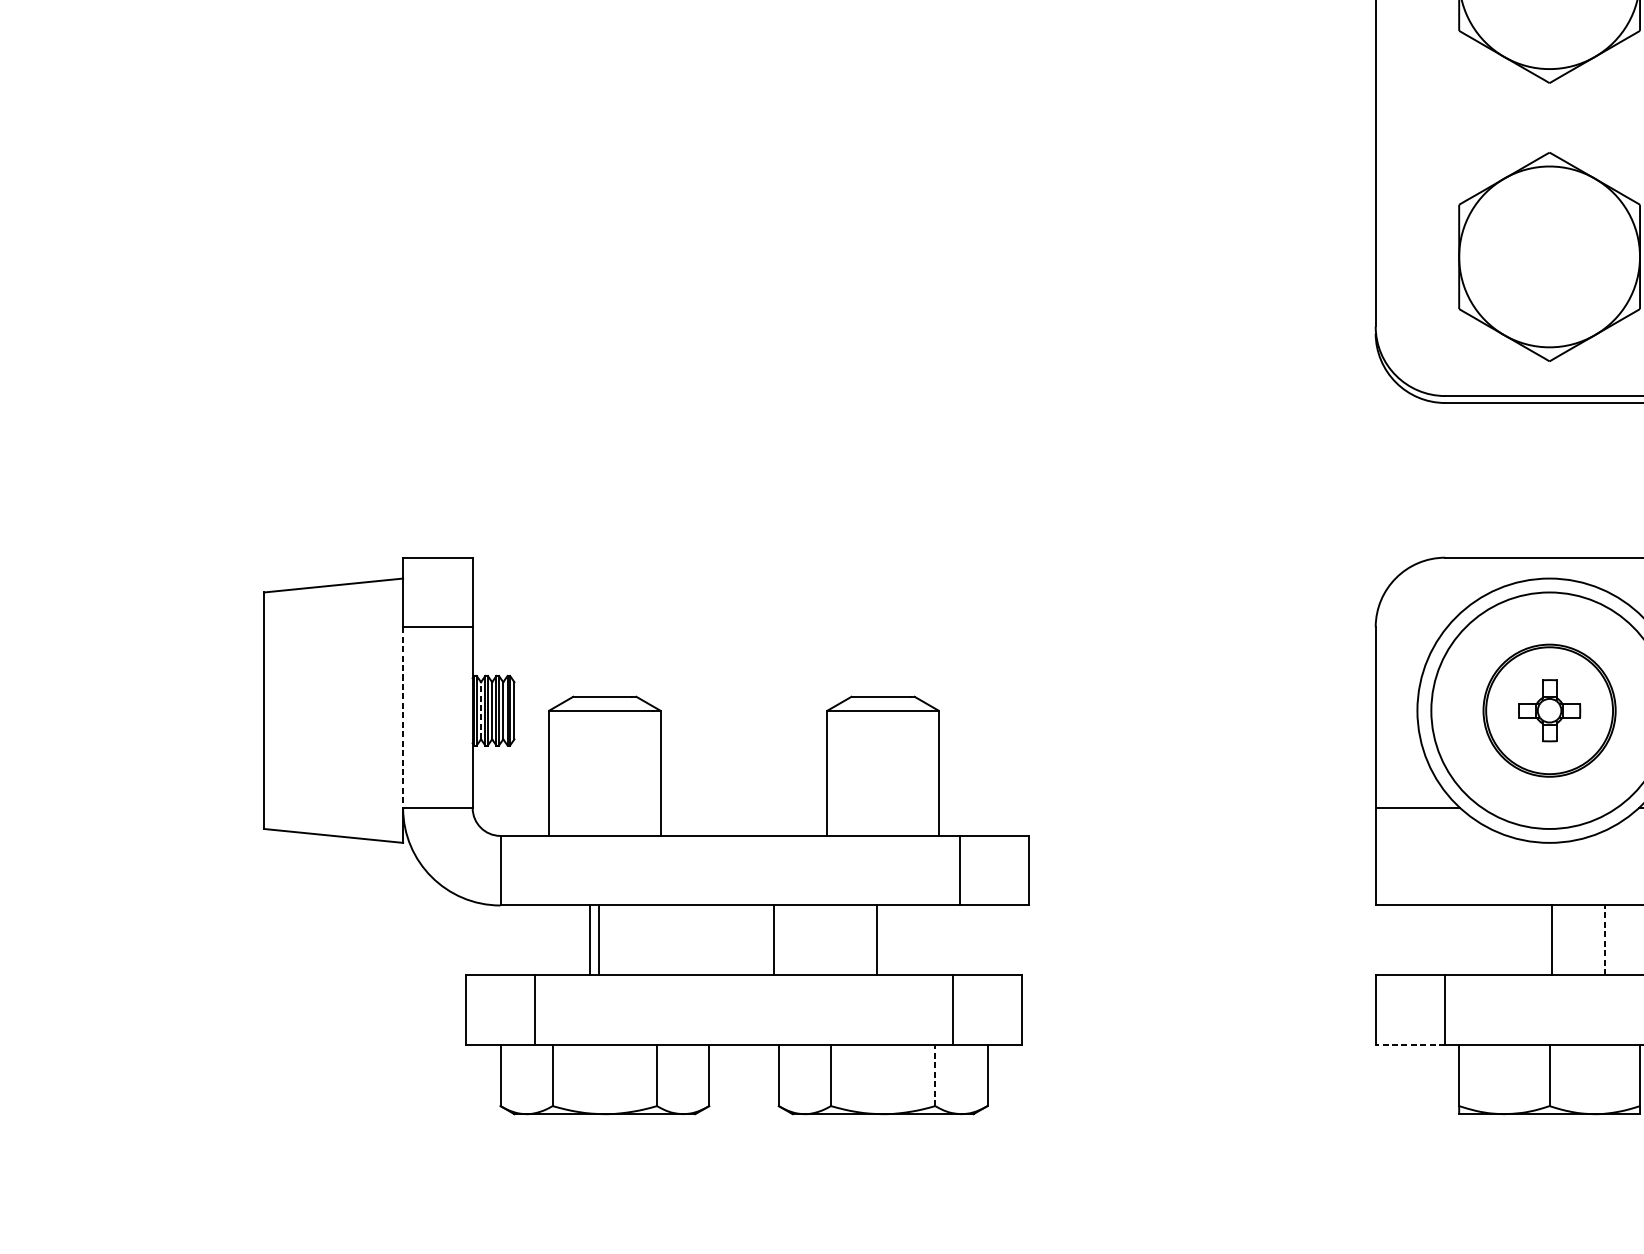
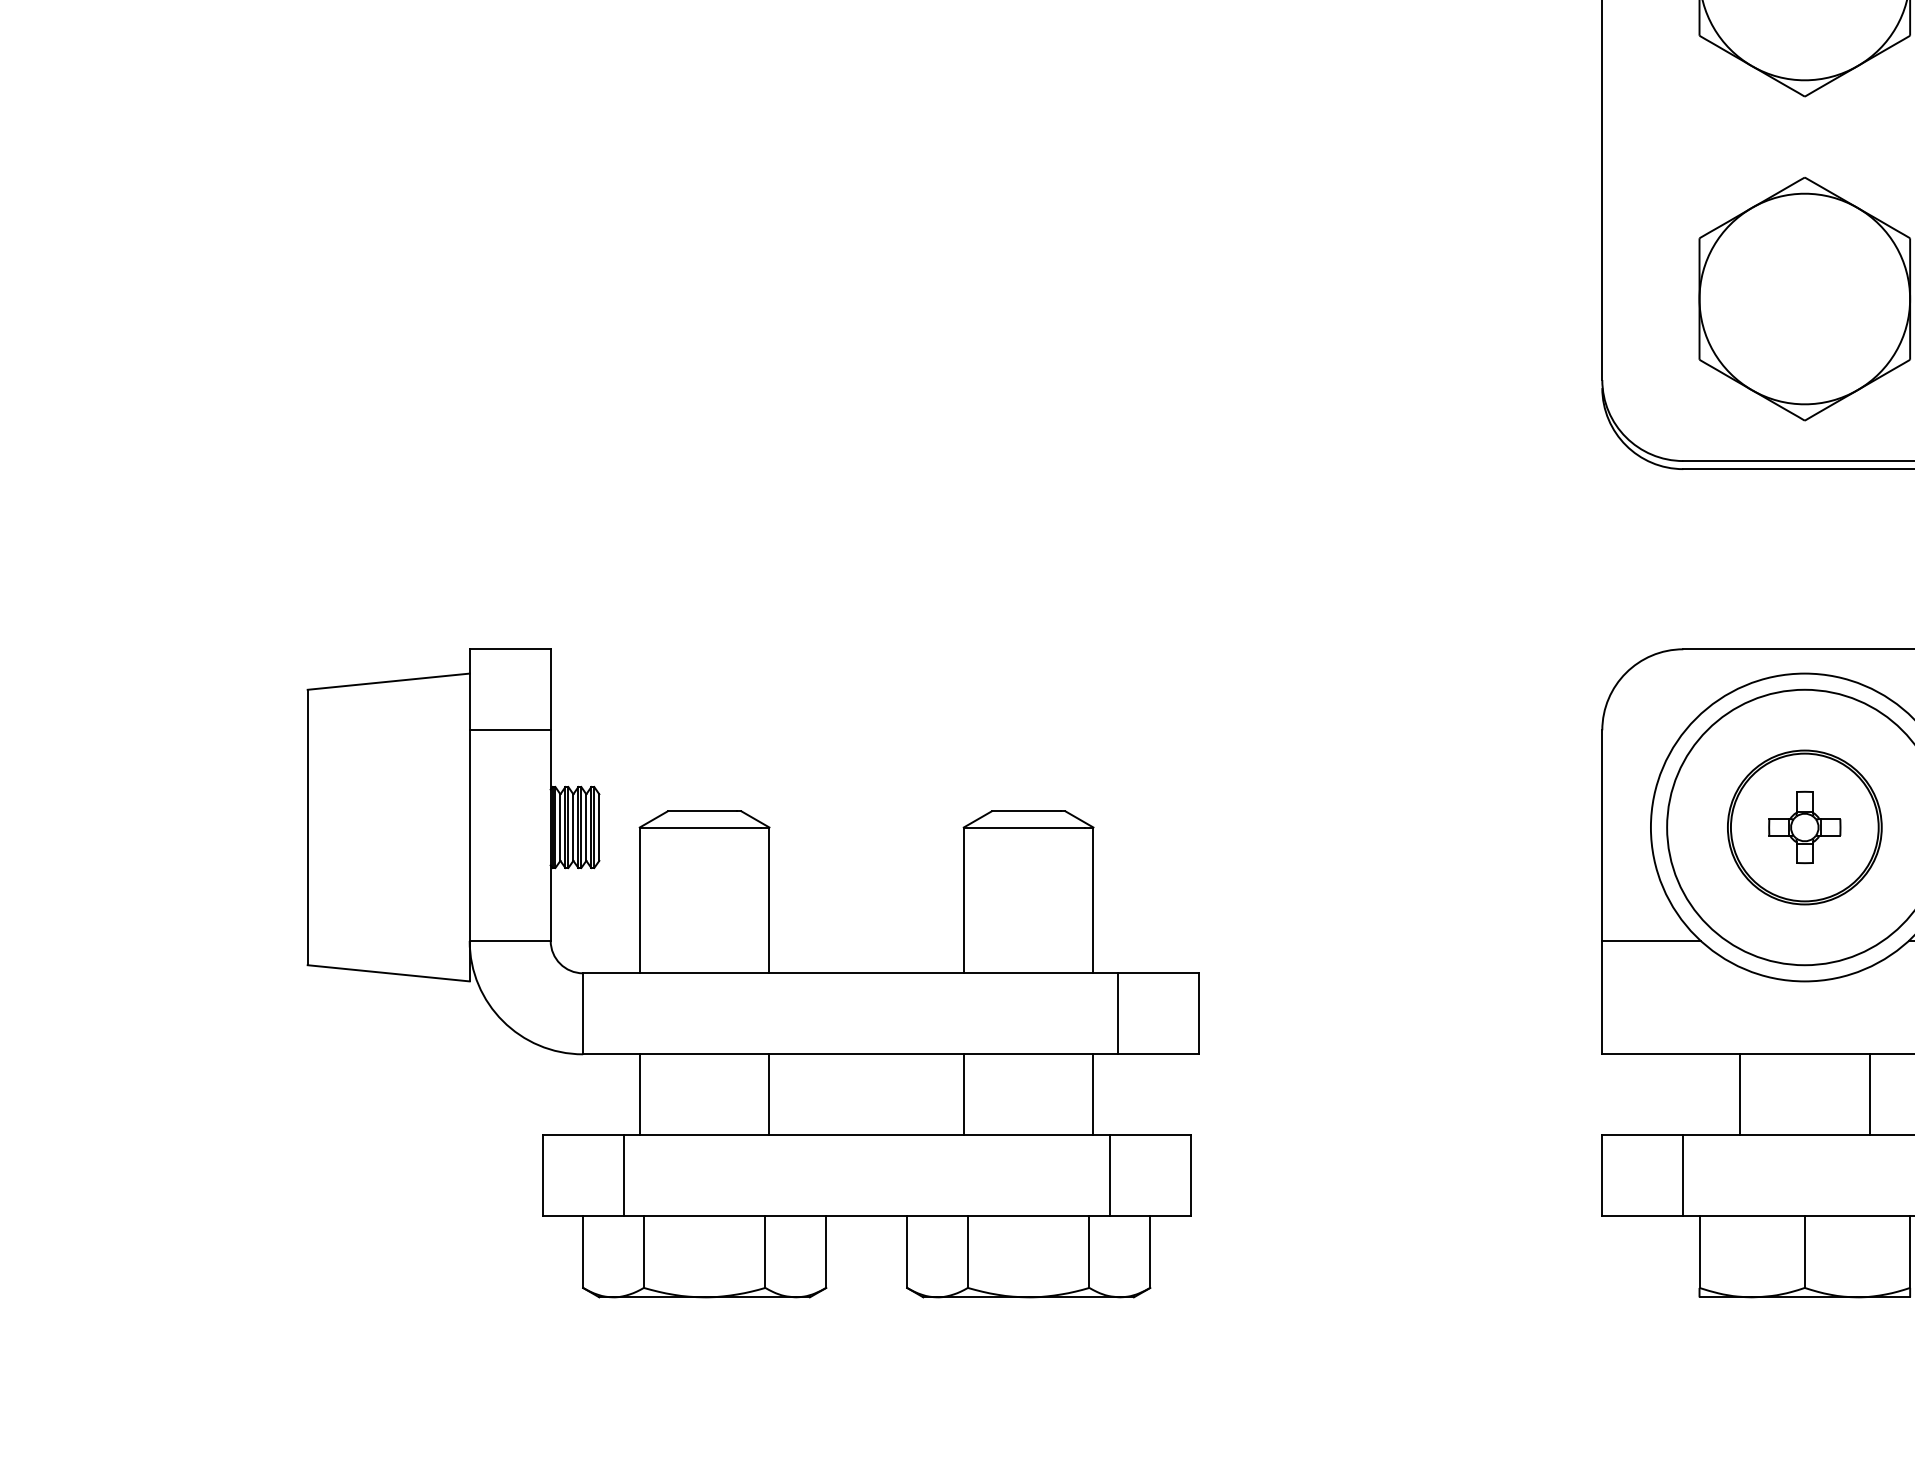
line: (481, 710) -> (560, 827), dashed -> solid
line: (402, 718) -> (469, 836), dashed -> solid
line: (590, 939) -> (769, 1094), moved
line: (598, 939) -> (639, 1094), moved
line: (773, 939) -> (963, 1094), moved
line: (876, 939) -> (1093, 1094), moved
line: (1552, 939) -> (1740, 1094), moved
line: (1605, 939) -> (1869, 1094), dashed -> solid
line: (1410, 1044) -> (1642, 1216), dashed -> solid
line: (935, 1075) -> (1089, 1252), dashed -> solid

